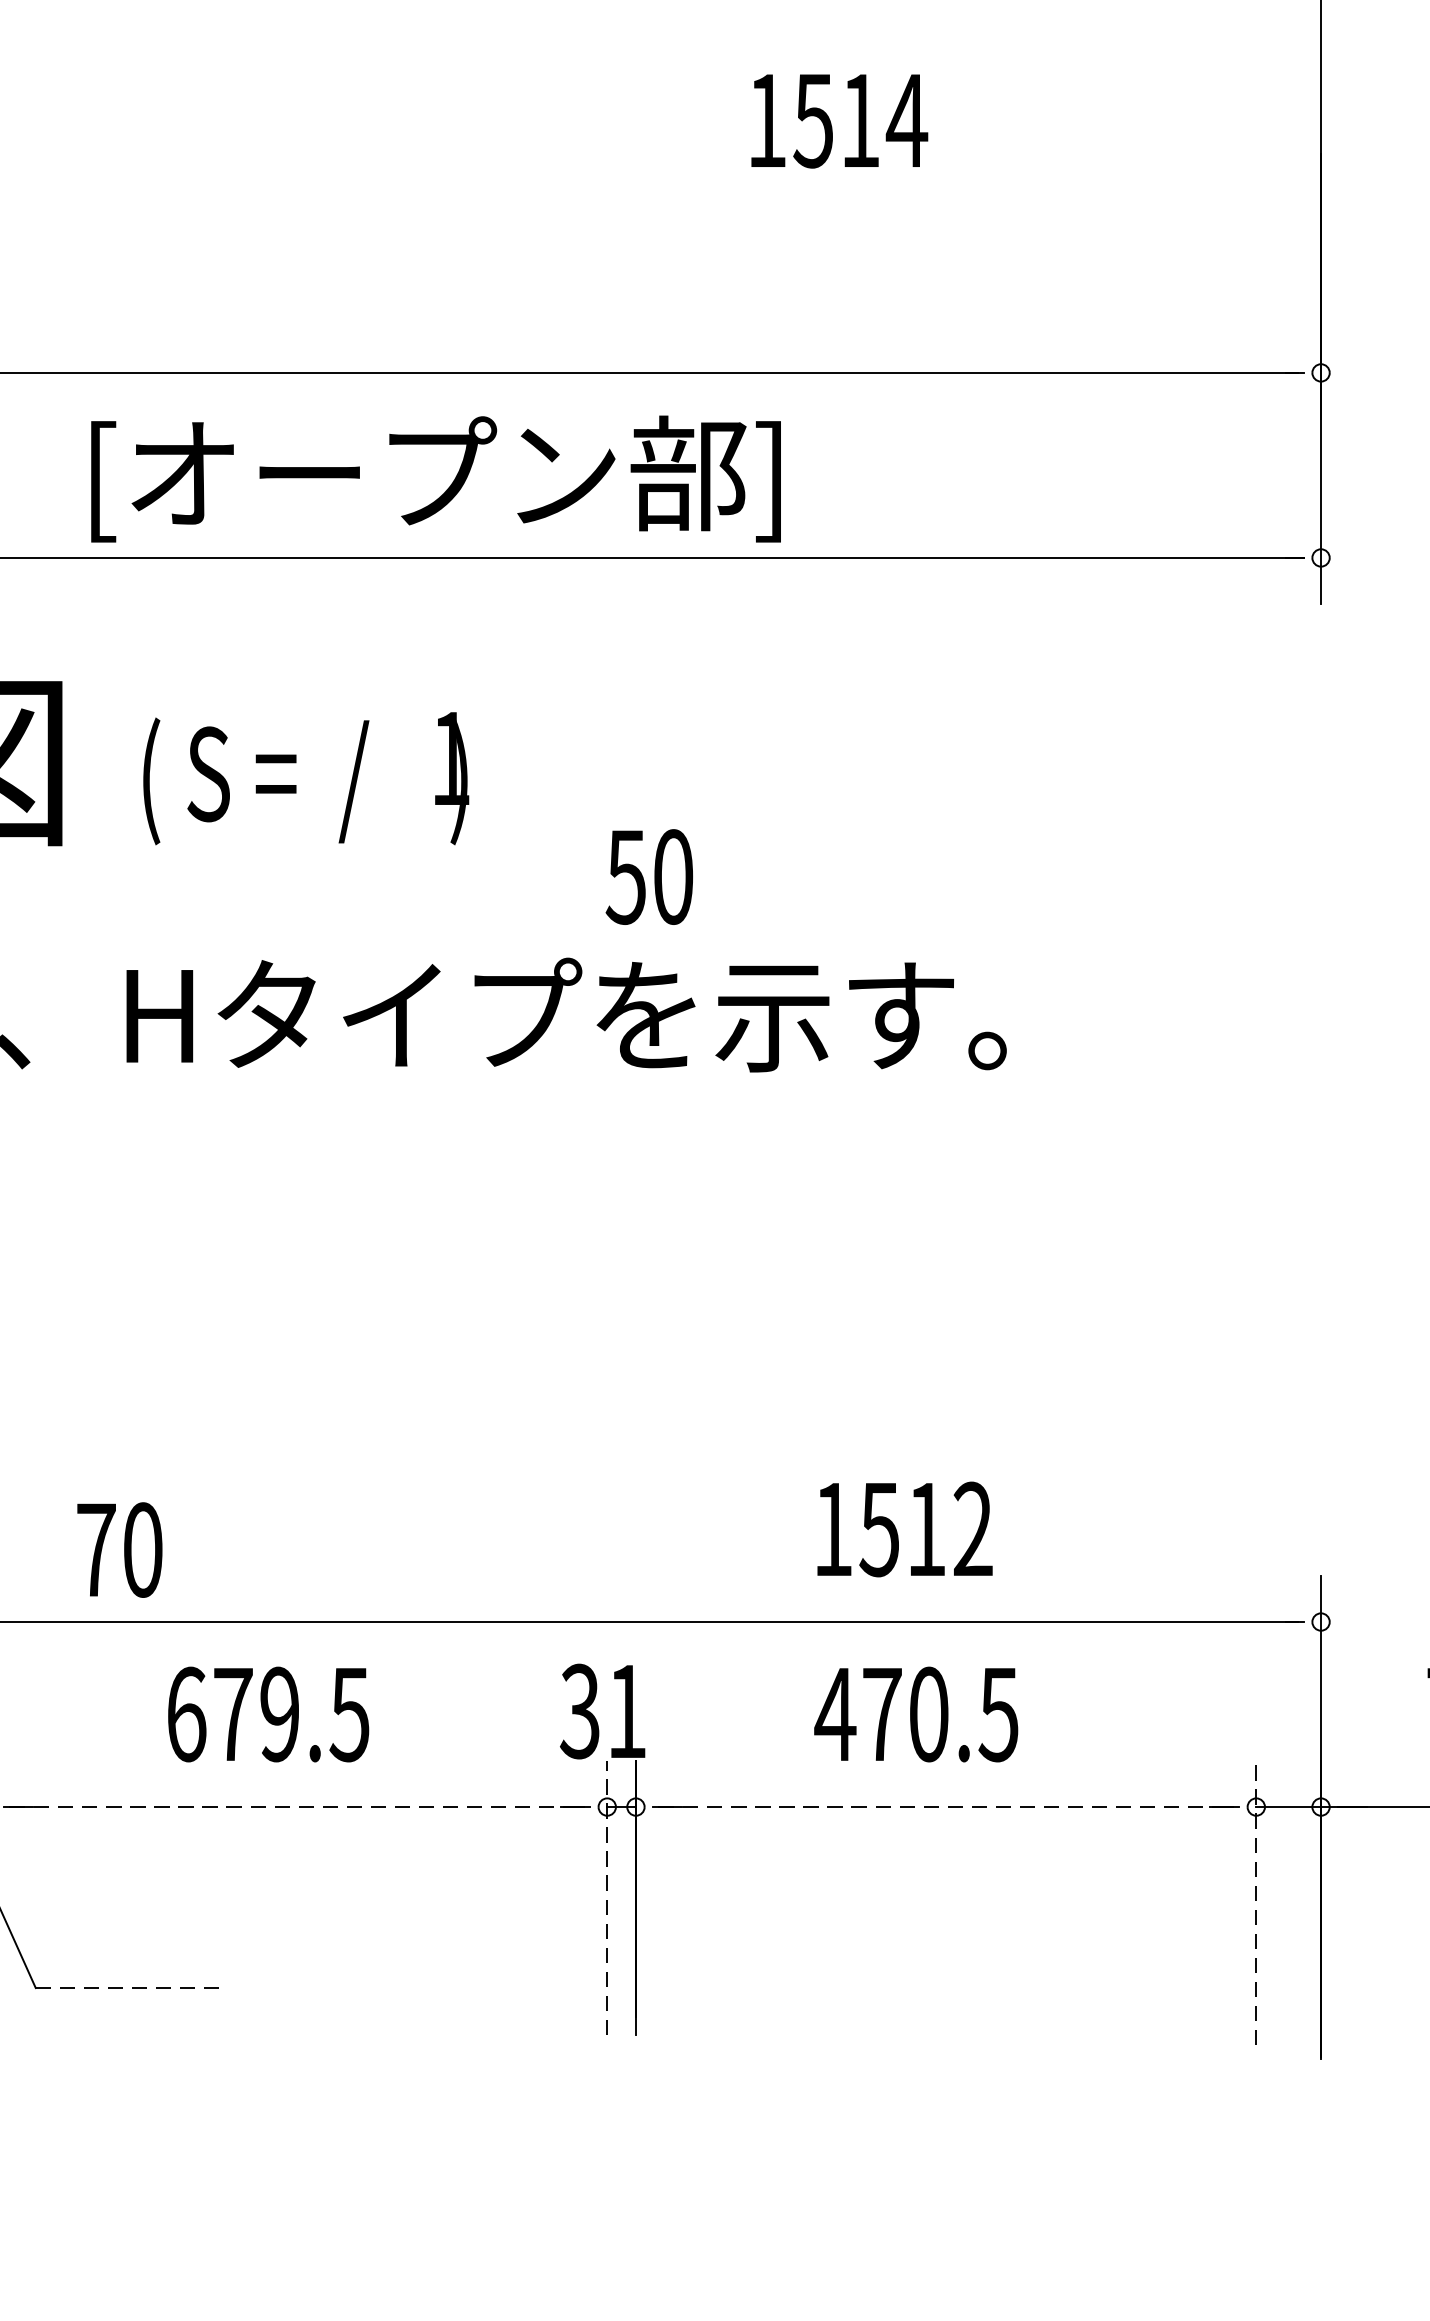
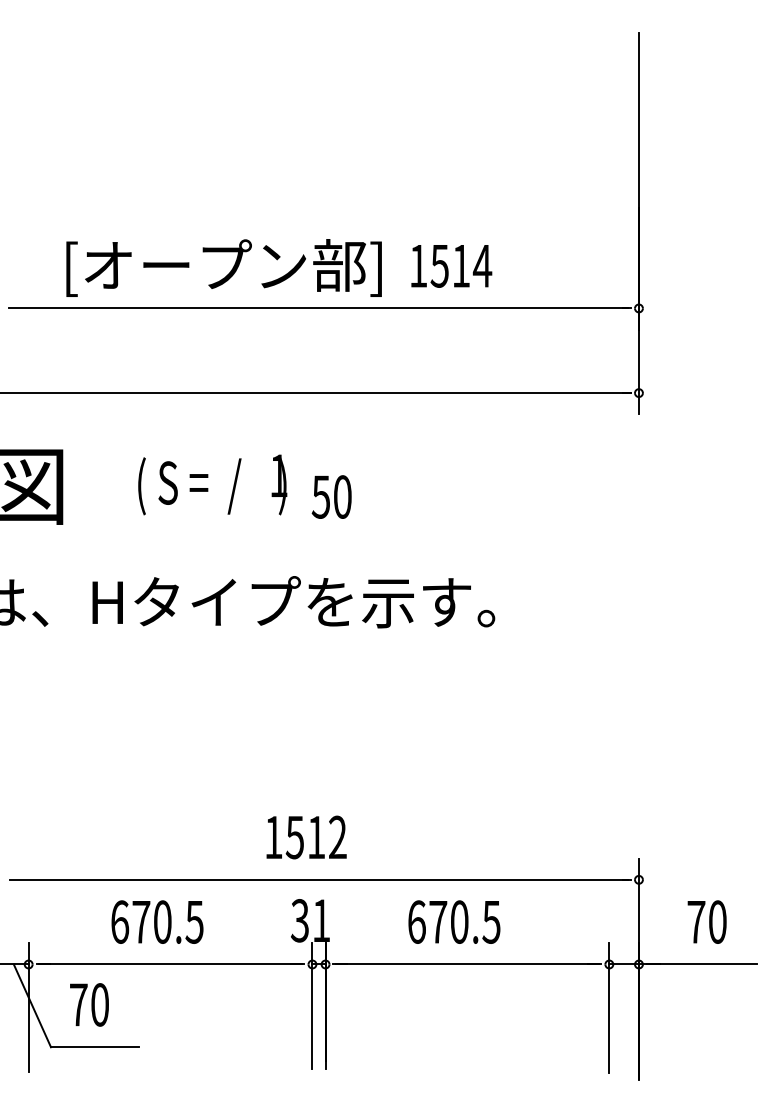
text: (839, 121) -> (451, 266), moved
text: (434, 477) -> (223, 267), moved
text: (305, 777) -> (212, 484), moved
text: (648, 875) -> (331, 496), moved
text: (904, 1529) -> (306, 837), moved
text: (119, 1549) -> (89, 1004), moved
text: (279, 1713) -> (162, 921), 679.5 -> 670.5
text: (834, 1713) -> (416, 921), 470.5 -> 670.5
line: (299, 1807) -> (171, 964), dashed -> solid
line: (946, 1807) -> (467, 964), dashed -> solid
line: (607, 1898) -> (312, 1006), dashed -> solid
line: (1256, 1901) -> (609, 1007), dashed -> solid
line: (132, 1988) -> (95, 1047), dashed -> solid

